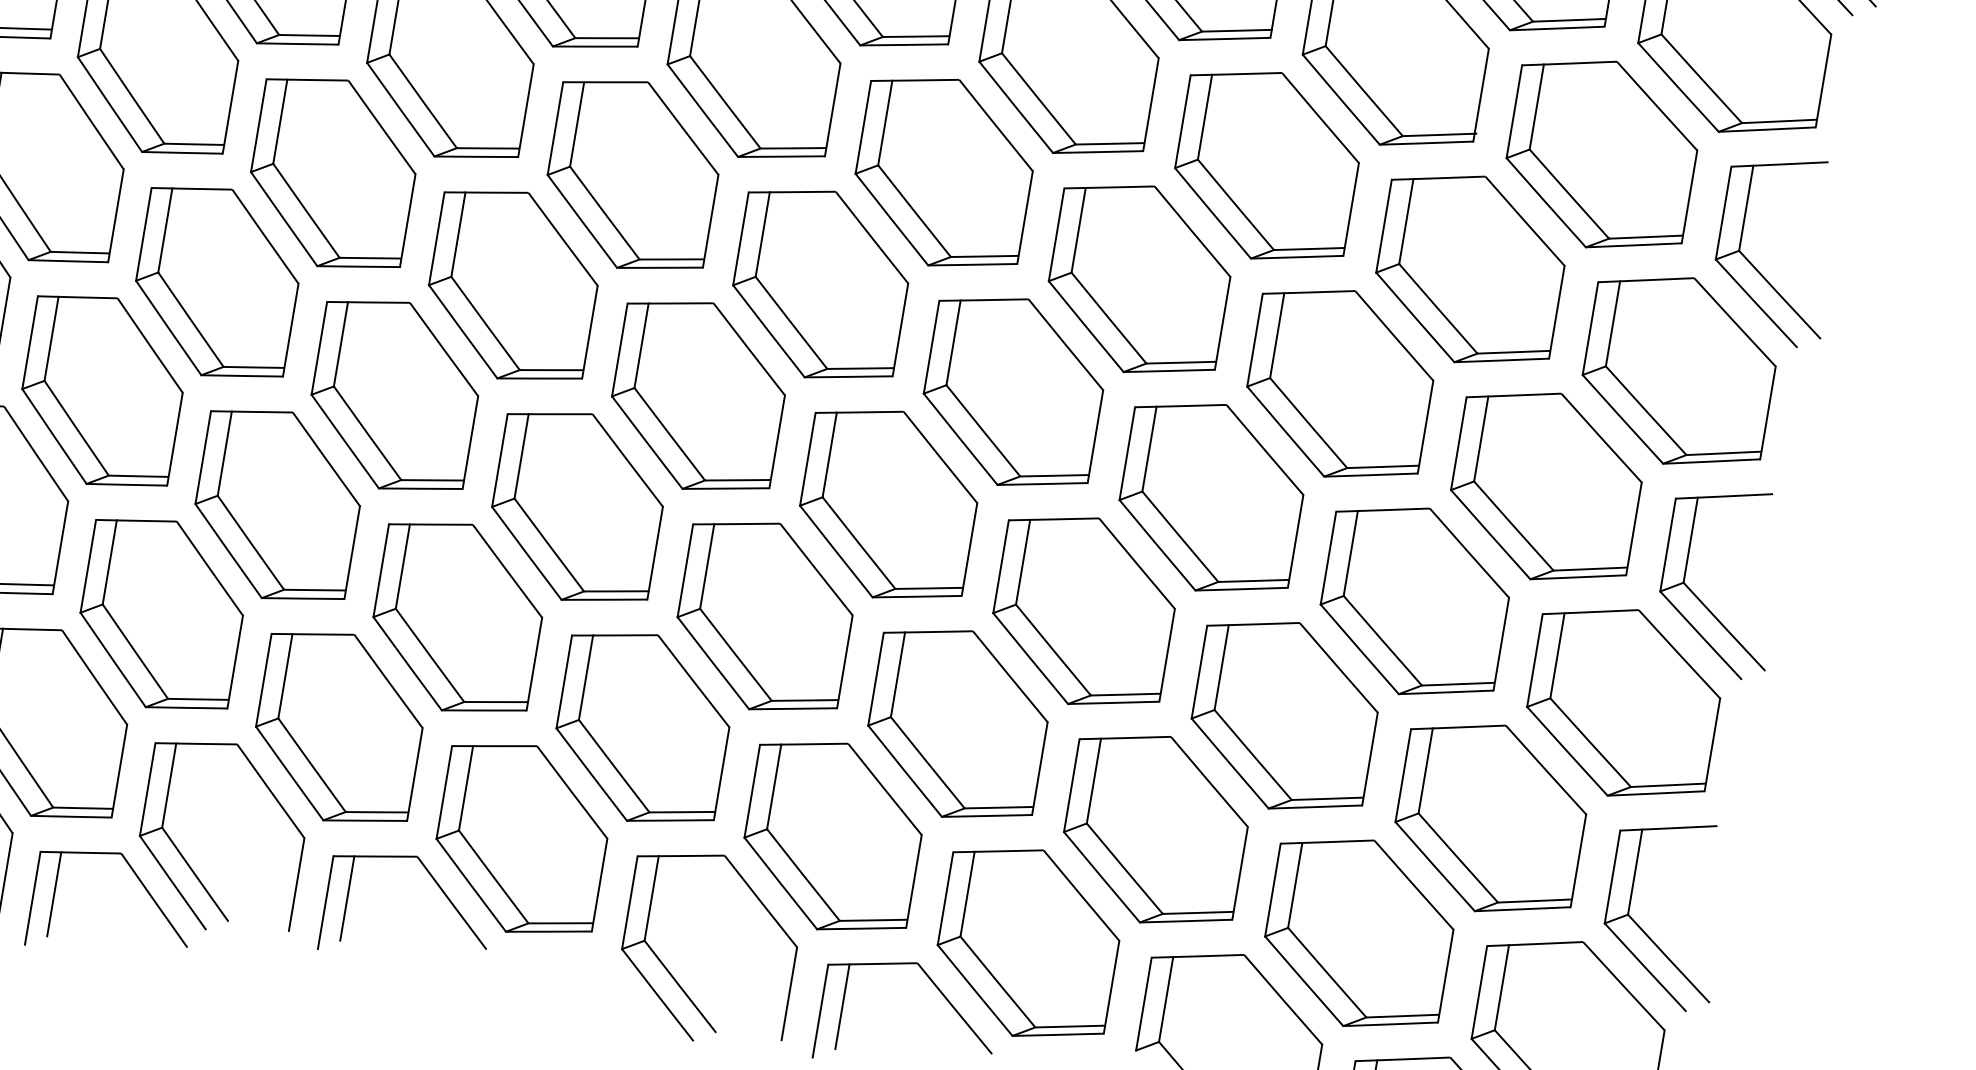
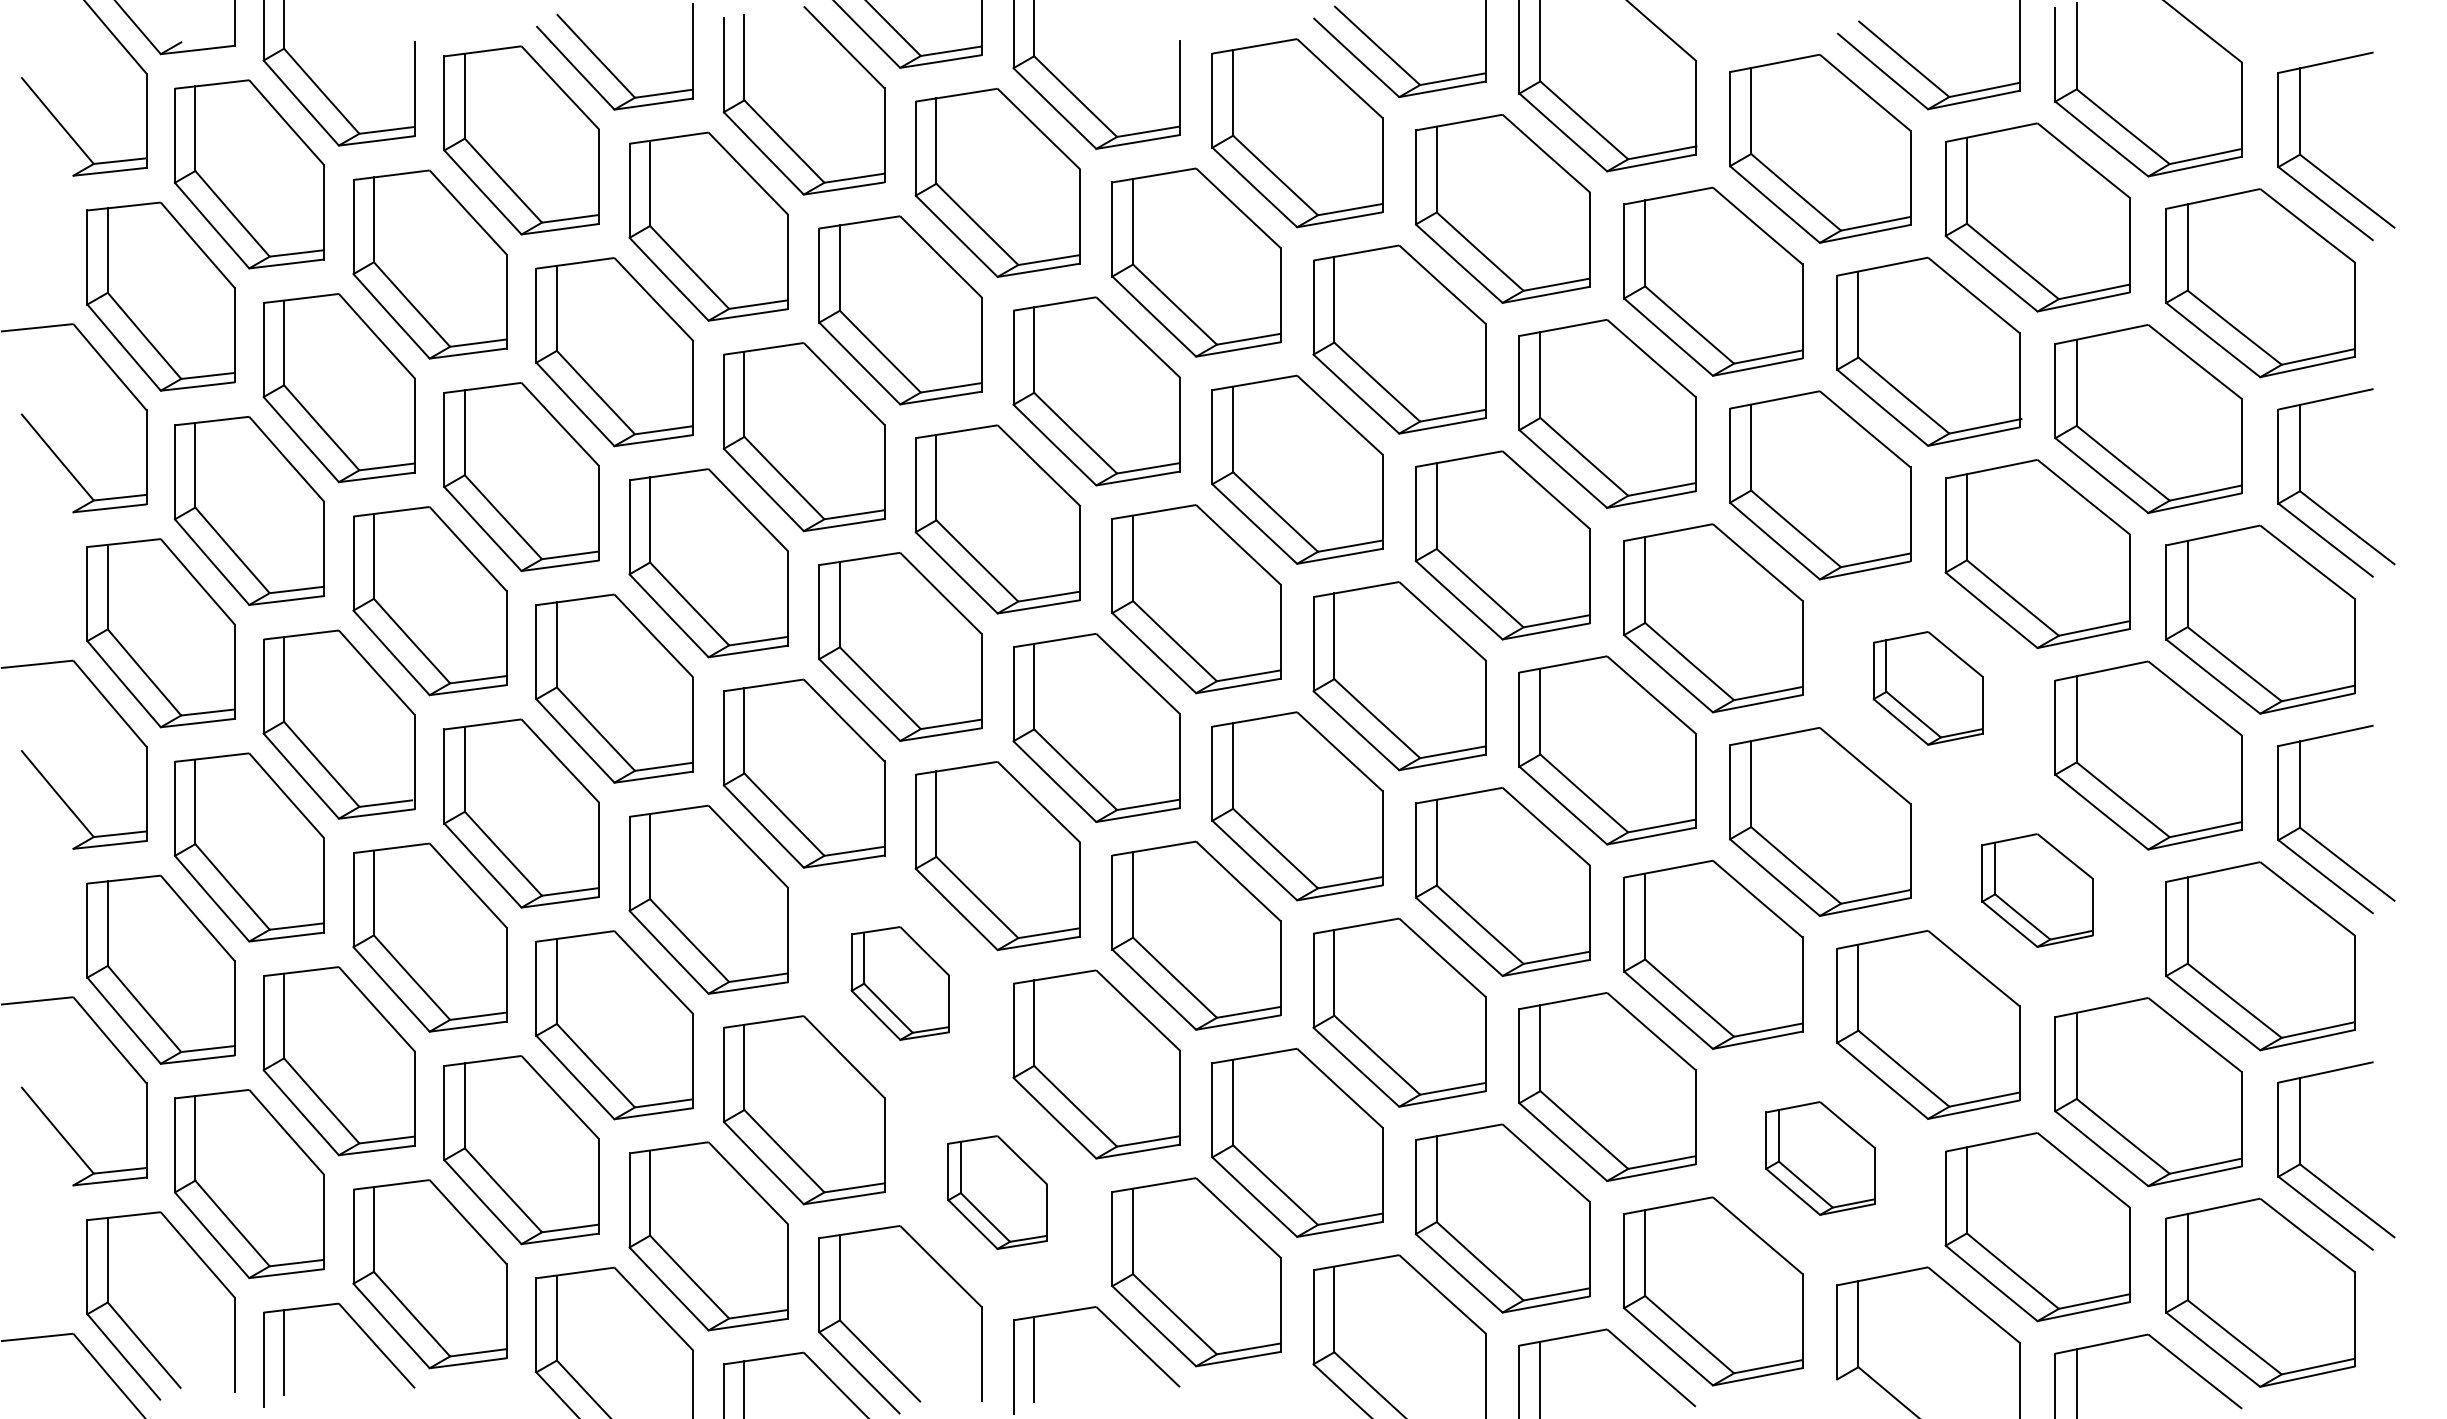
part: (1340, 384) -> (1928, 688), size x0.6
part: (277, 505) -> (900, 983), size x0.6
part: (1414, 601) -> (2037, 890), size x0.6
part: (338, 727) -> (997, 1192), size x0.6
part: (1156, 829) -> (1820, 1158), size x0.6

